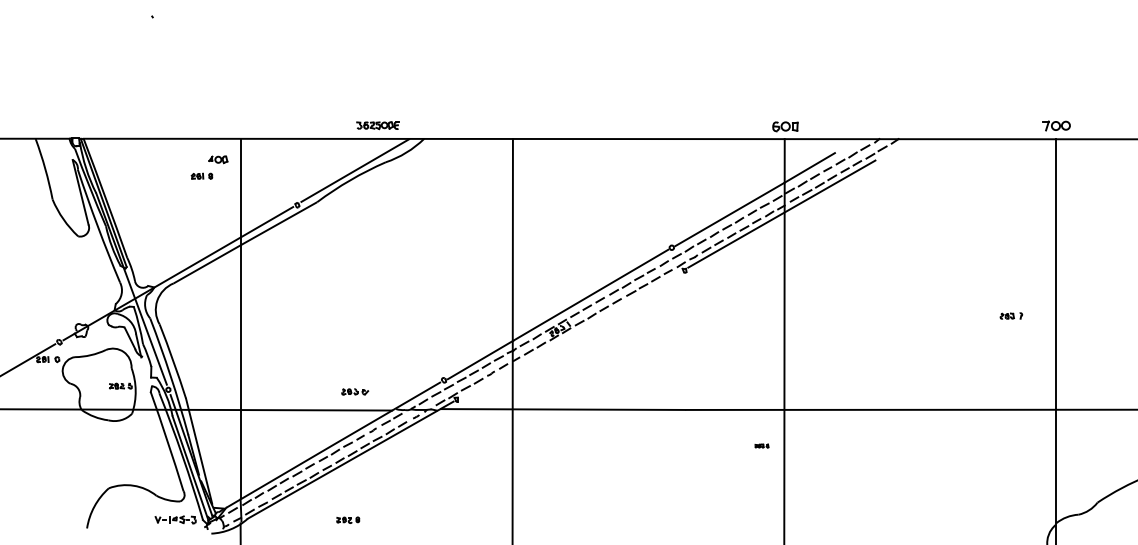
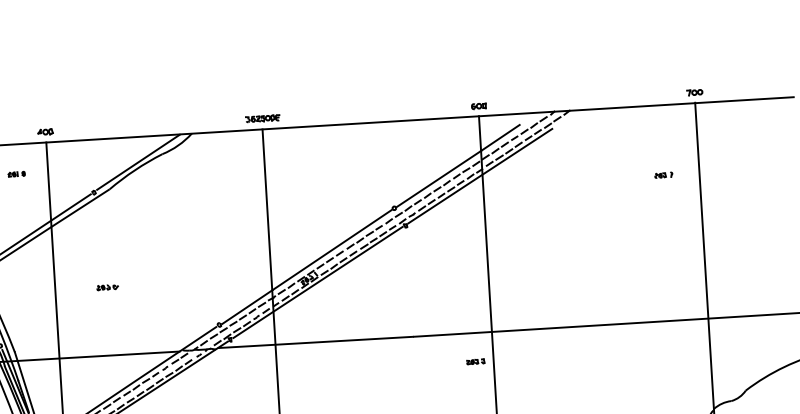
part: (377, 125) -> (262, 118), moved
part: (785, 126) -> (478, 106), size x0.71
part: (1056, 126) -> (694, 92), size x0.71
part: (218, 159) -> (45, 131), moved
part: (1011, 315) -> (663, 174), moved
line: (570, 334) -> (317, 282), added
part: (355, 391) -> (107, 287), moved
part: (761, 445) -> (475, 361), size x1.67

